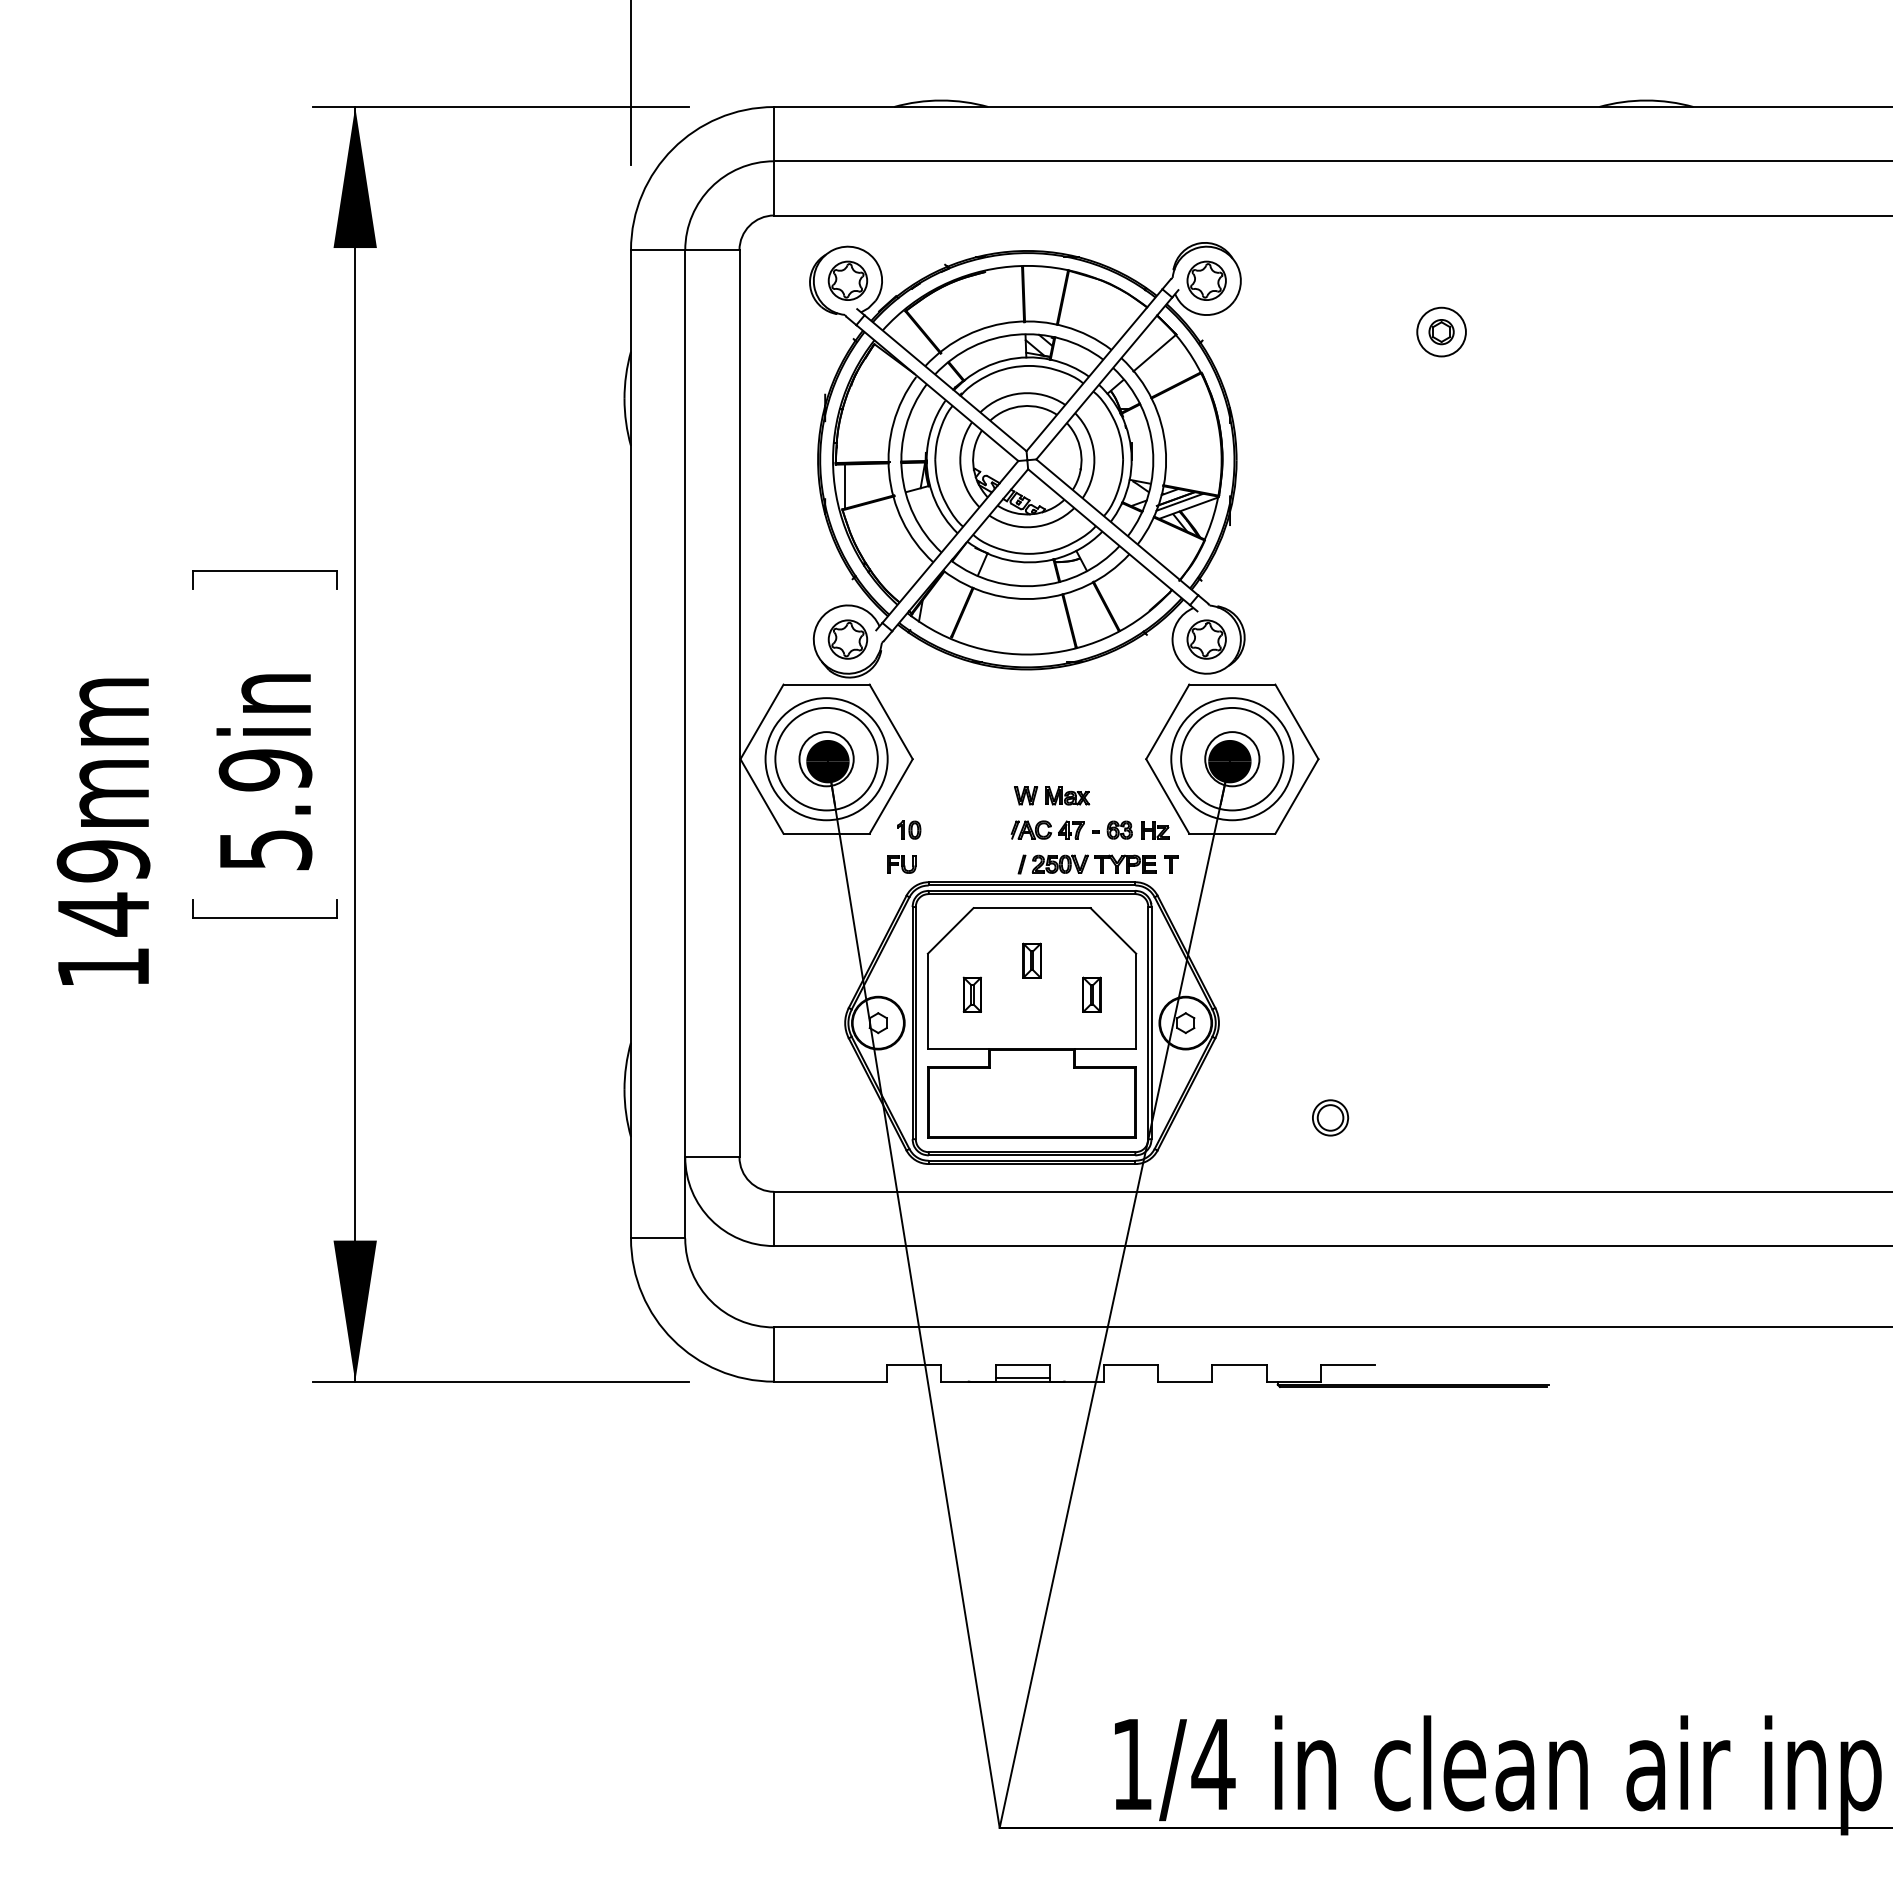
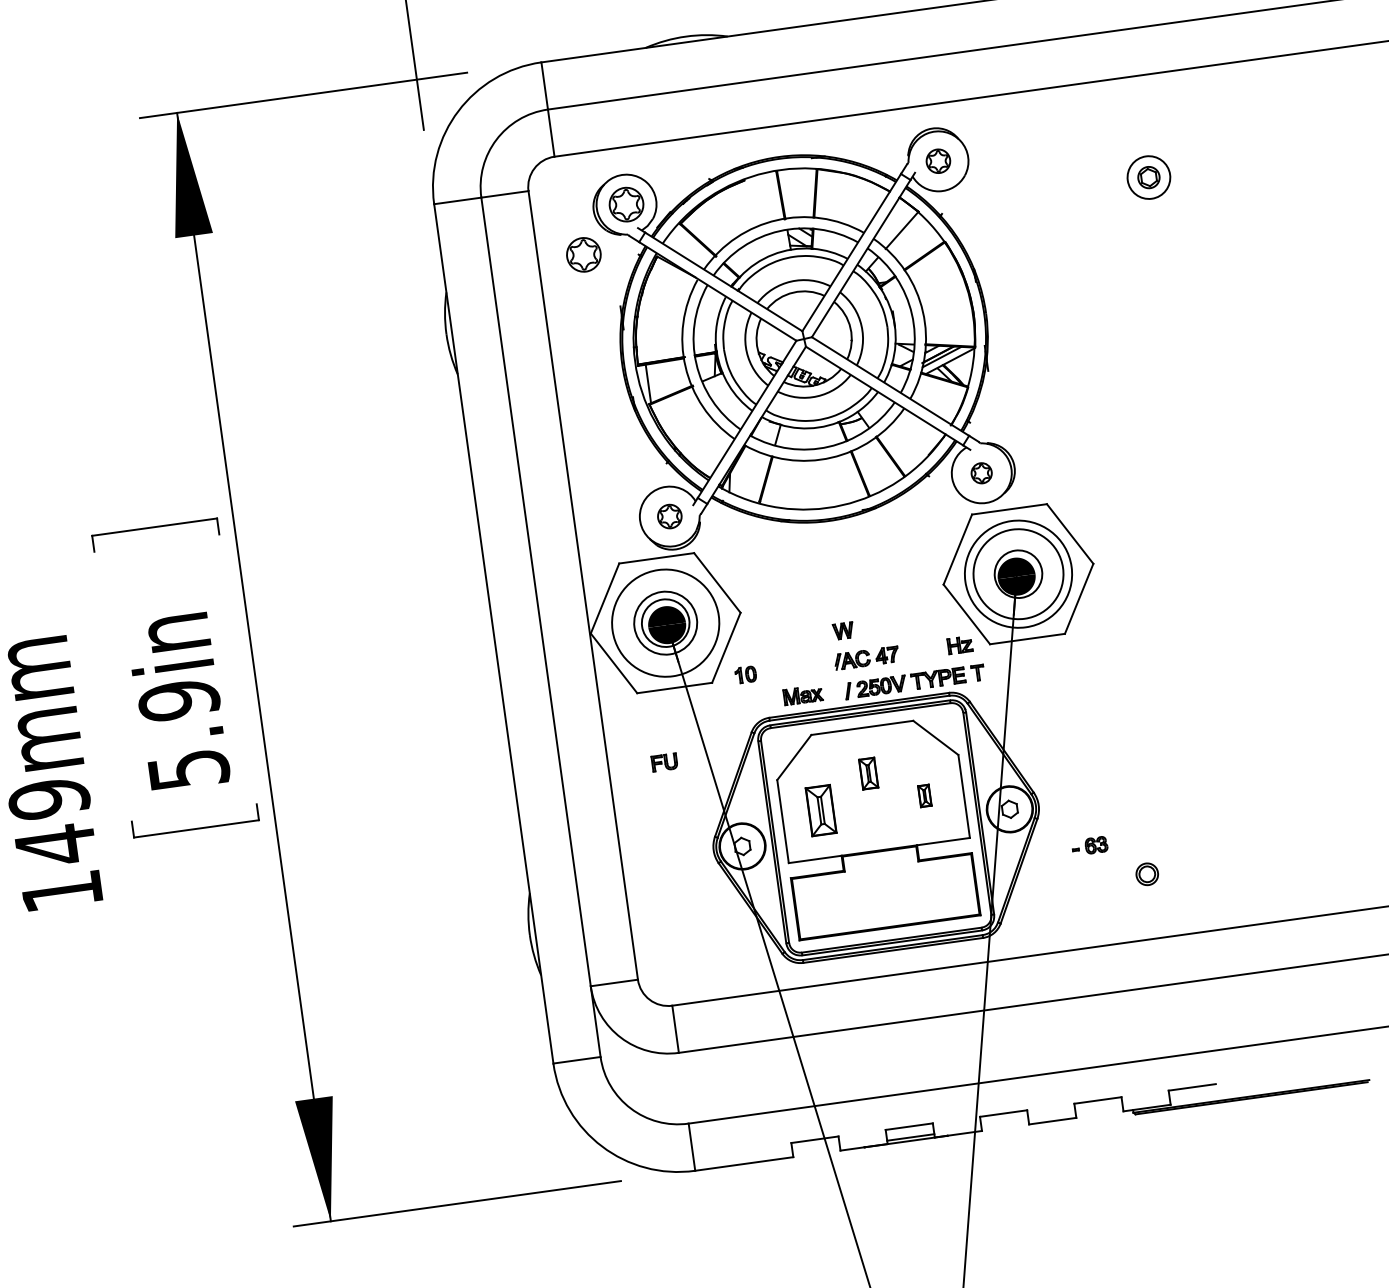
part: (1206, 280) -> (938, 161), size x0.7
part: (791, 330) -> (583, 254), added
part: (847, 639) -> (669, 516), size x0.7
part: (1206, 639) -> (981, 473), size x0.6
circle: (826, 758) -> (665, 622), size x0.7
part: (1067, 795) -> (803, 694), moved
part: (1112, 829) -> (1089, 845), moved
part: (901, 864) -> (664, 762), moved
part: (971, 994) -> (820, 810), size x1.6
part: (1091, 994) -> (924, 795), size x0.7
part: (1330, 1117) -> (1147, 873), size x0.7

